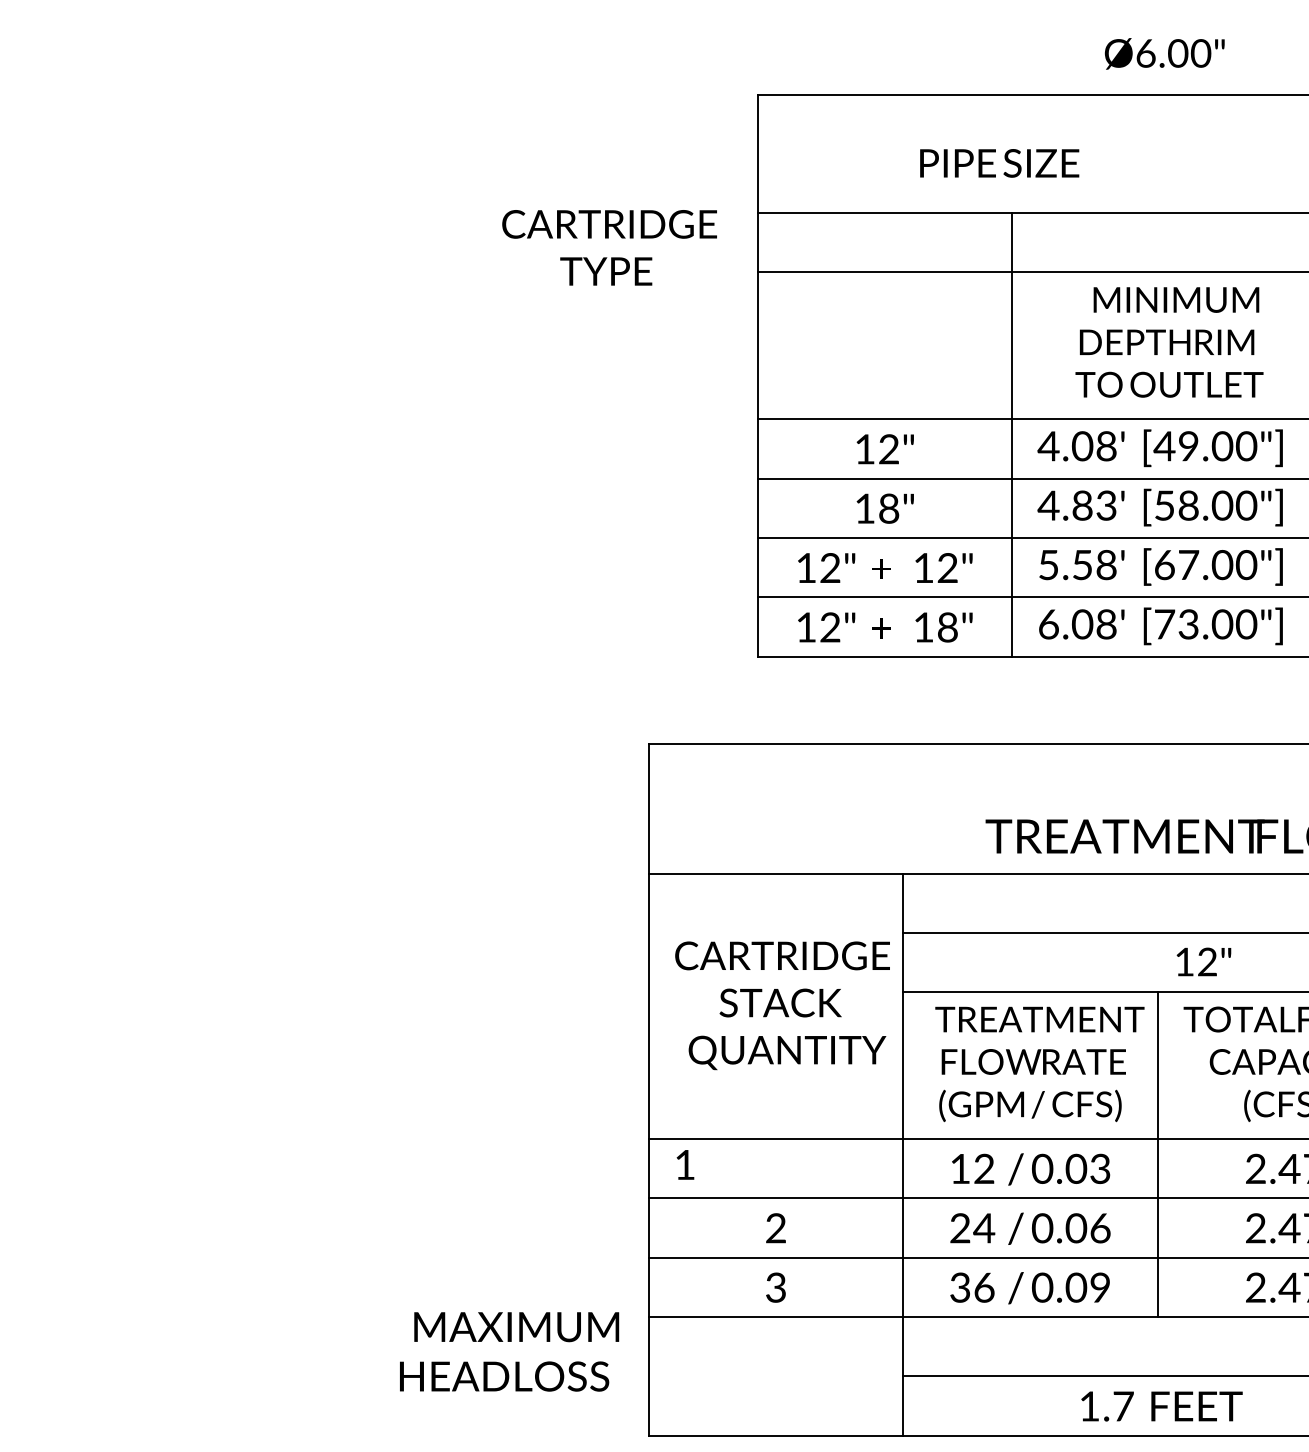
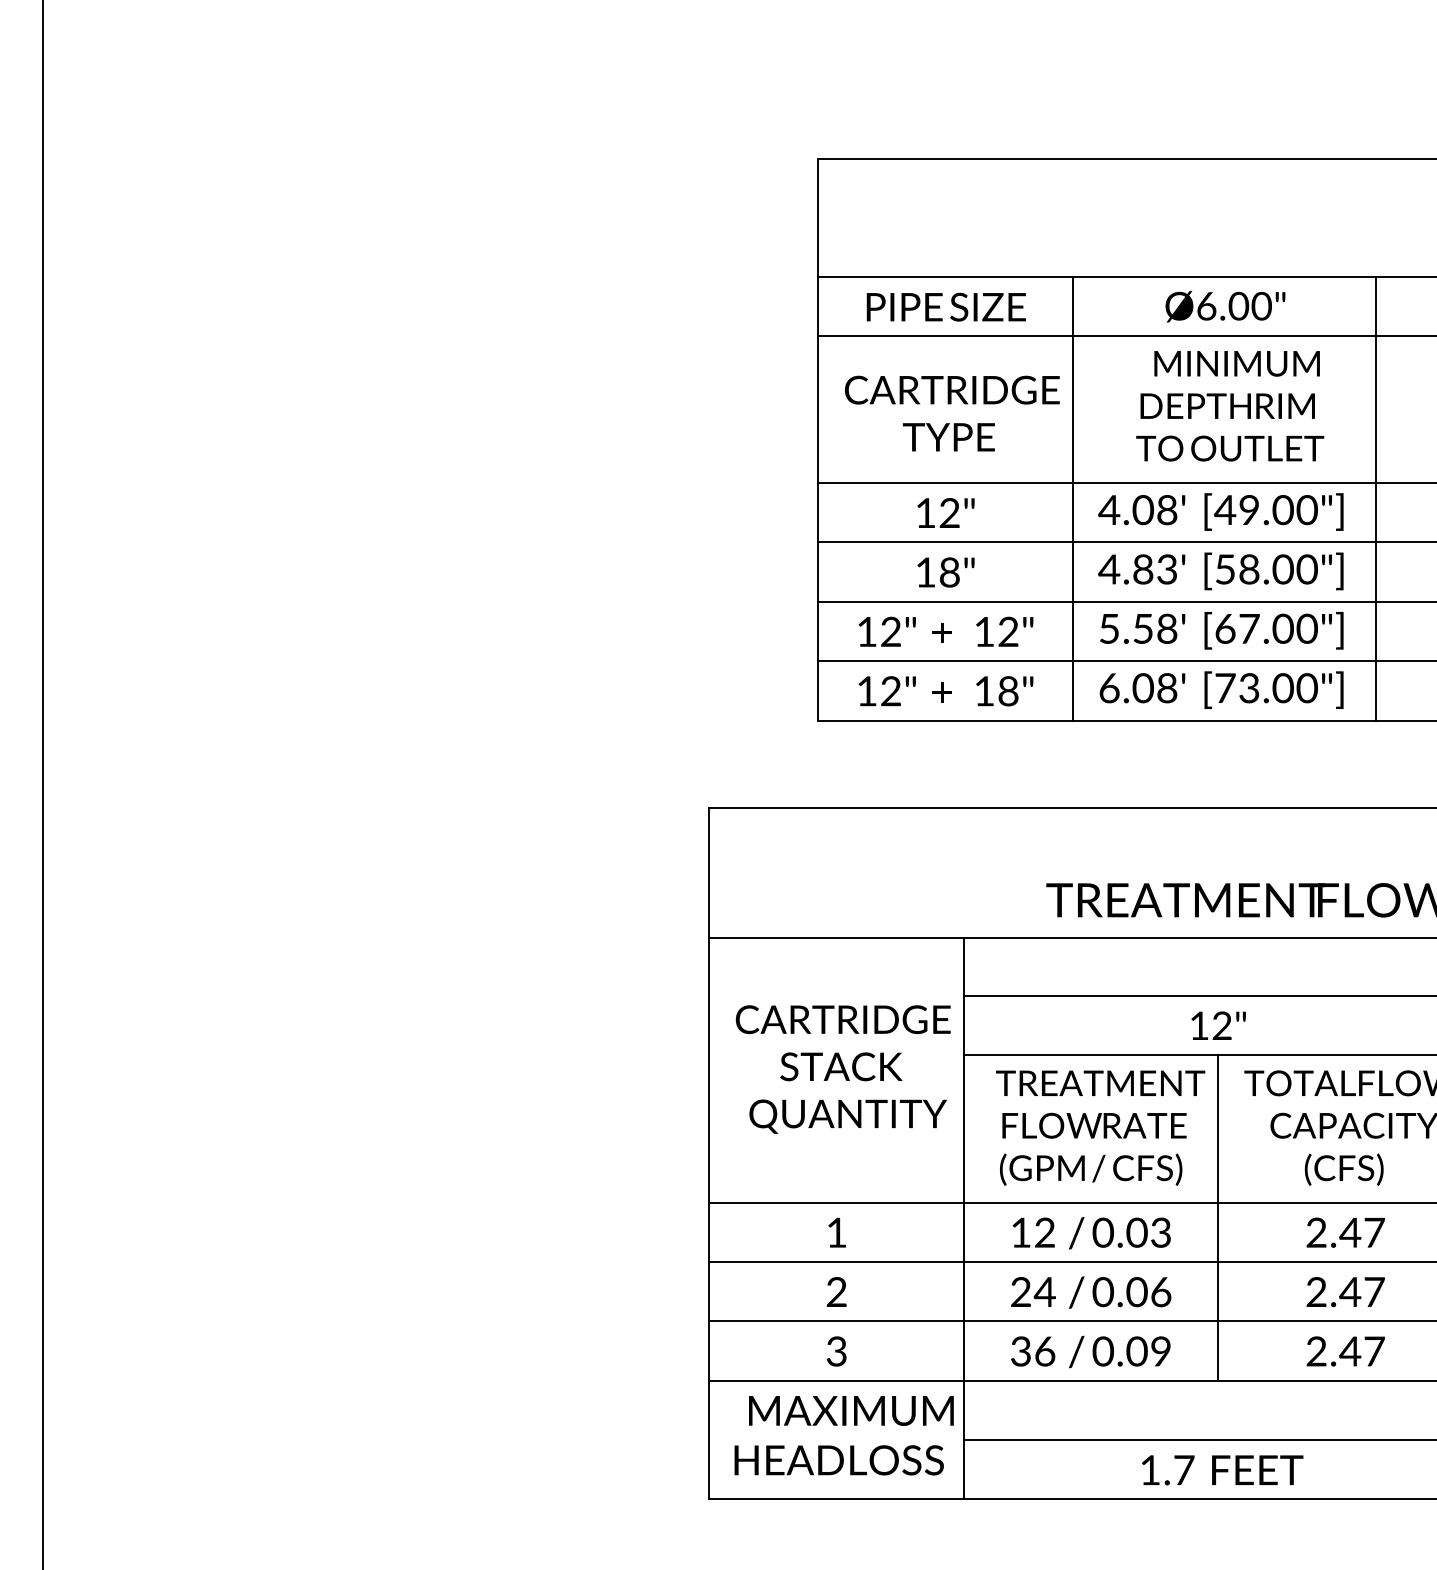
text: (1164, 53) -> (1225, 306), moved
text: (998, 162) -> (945, 306), moved
text: (609, 247) -> (952, 413), moved
text: (1203, 961) -> (1218, 1025), moved
text: (684, 1164) -> (836, 1232), moved
text: (508, 1351) -> (843, 1435), moved

